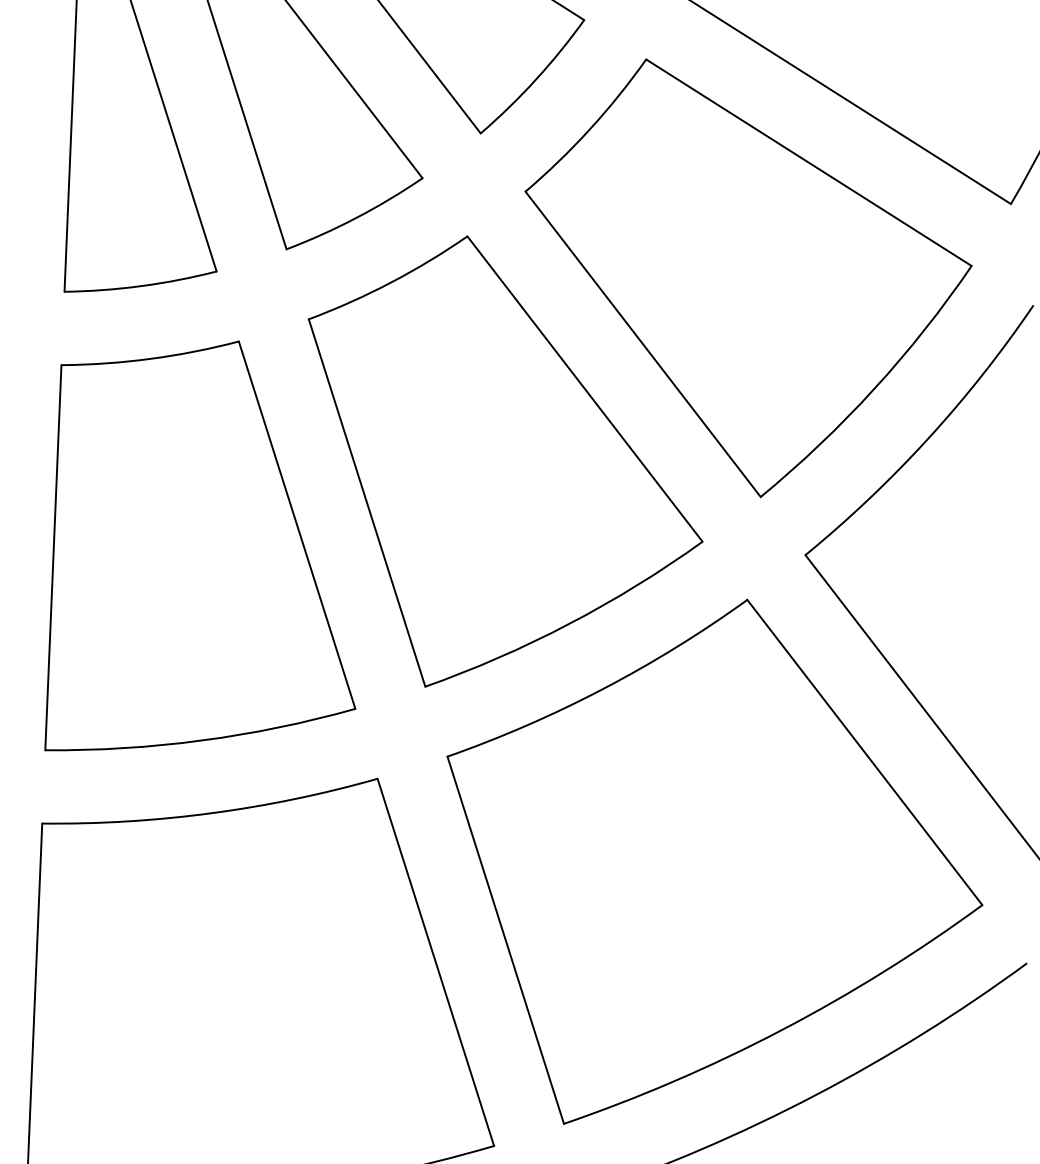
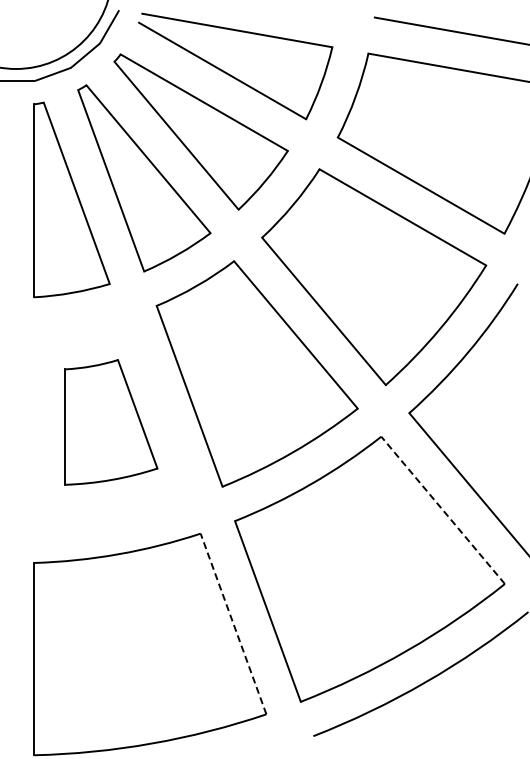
part: (208, 548) -> (111, 422), size x0.6
line: (863, 750) -> (442, 509), solid -> dashed
line: (435, 961) -> (233, 623), solid -> dashed

